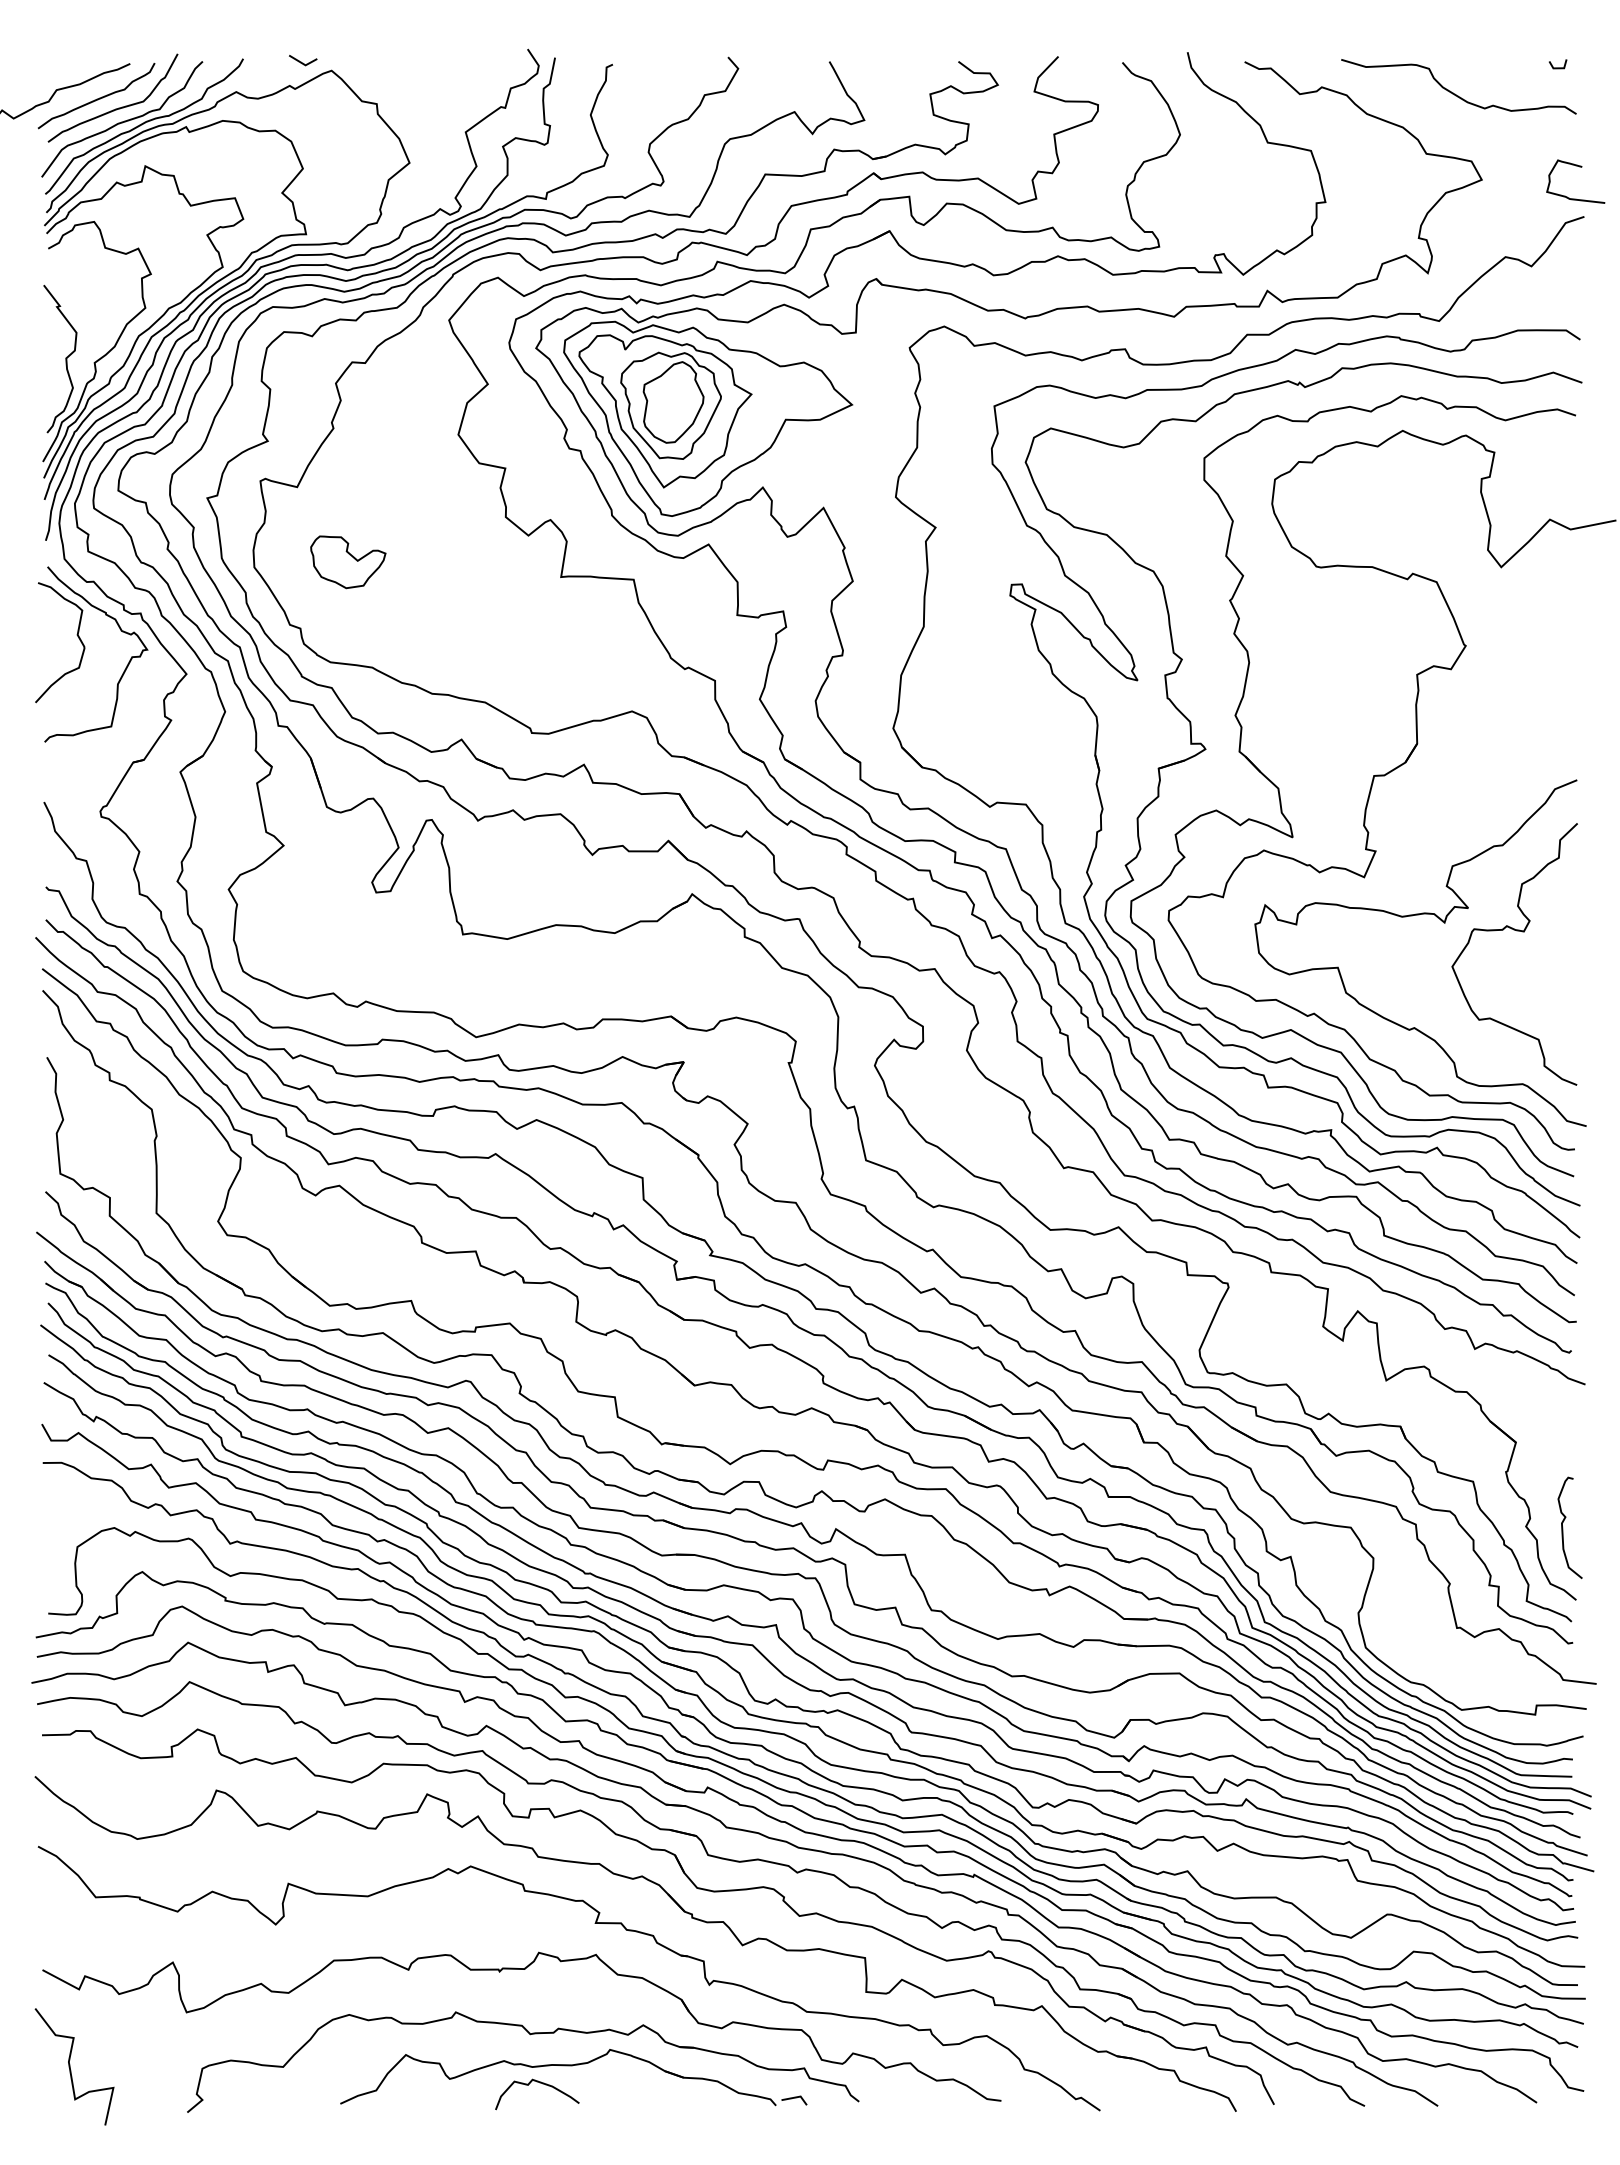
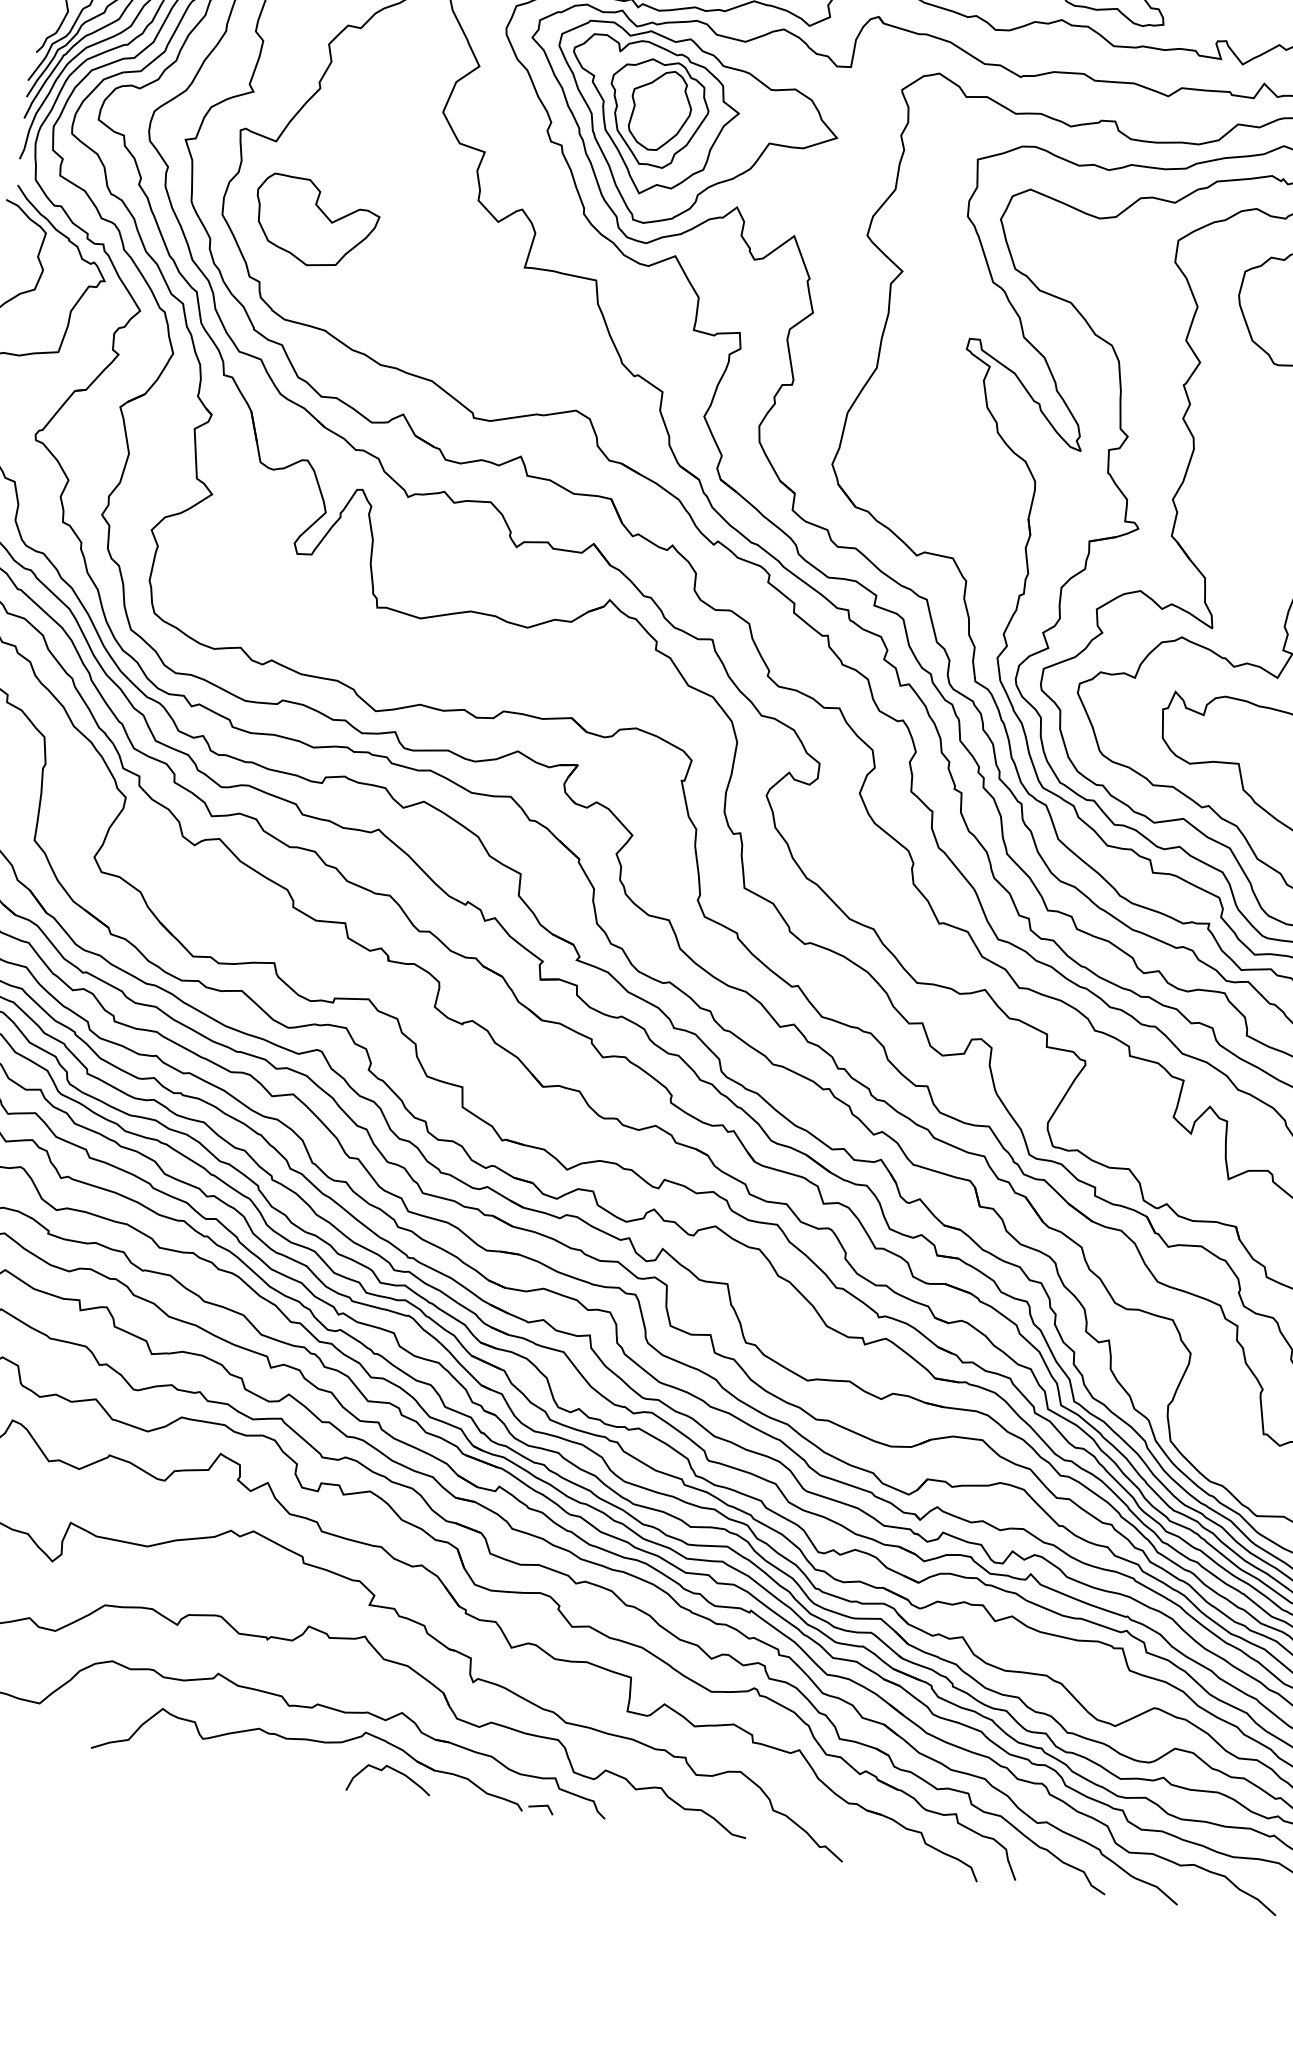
part: (348, 562) -> (316, 223), size x1.67
curve: (539, 2083) -> (393, 1770), moved

